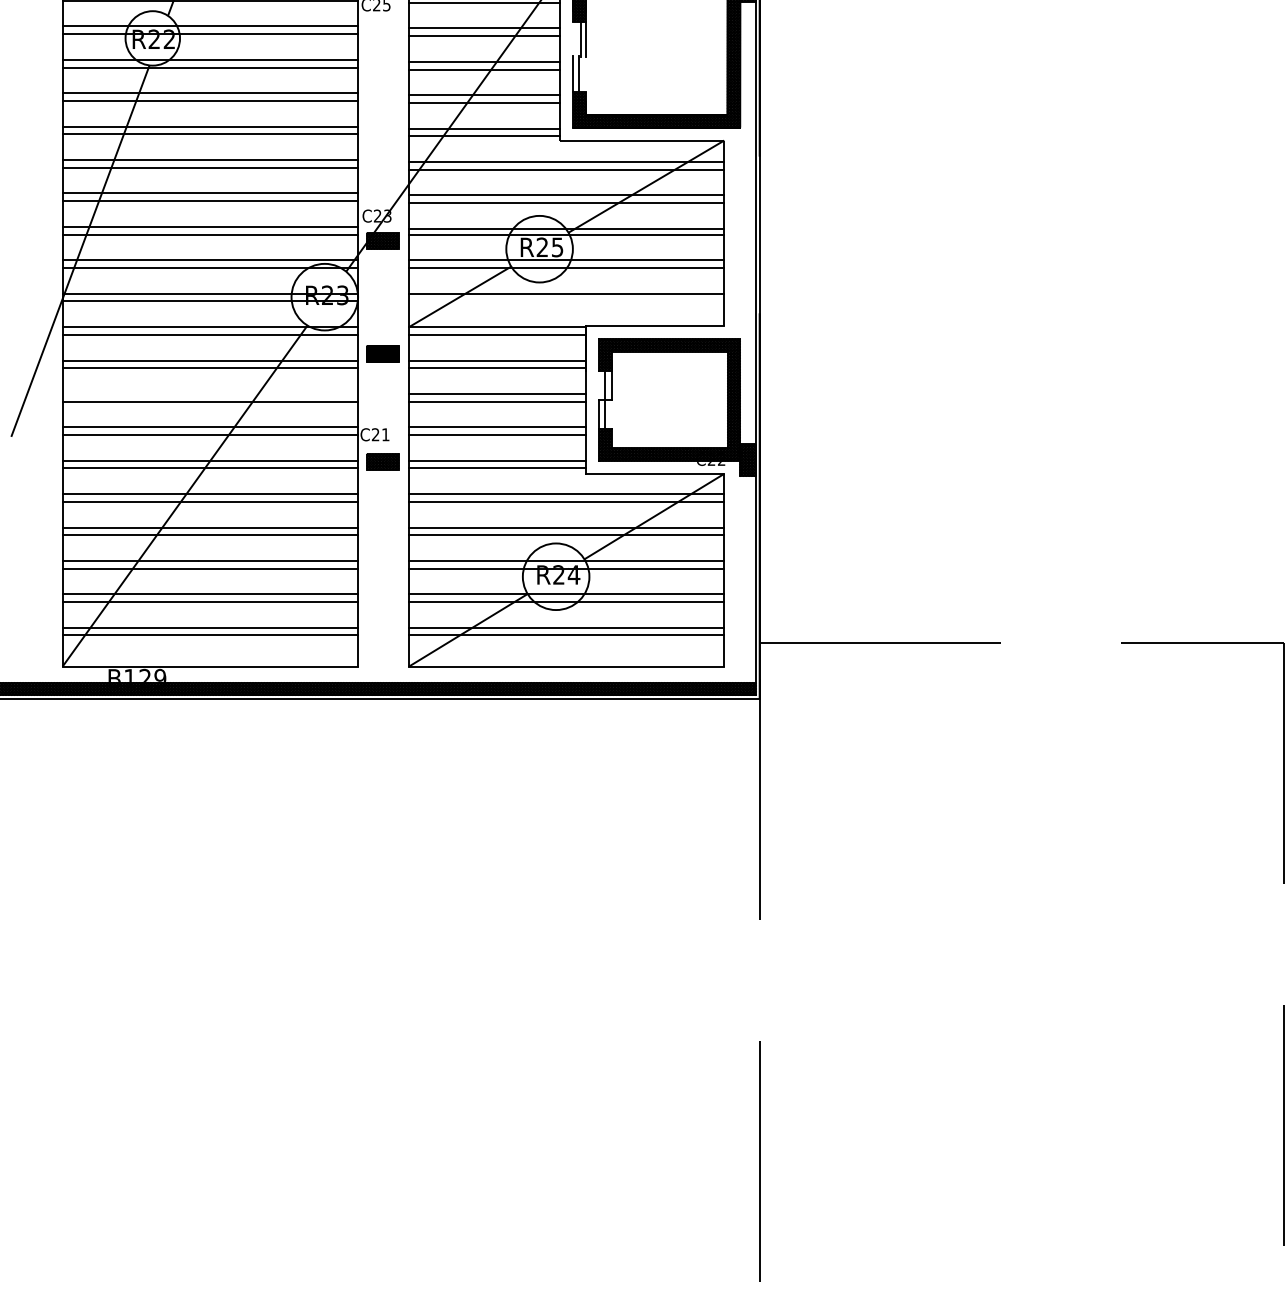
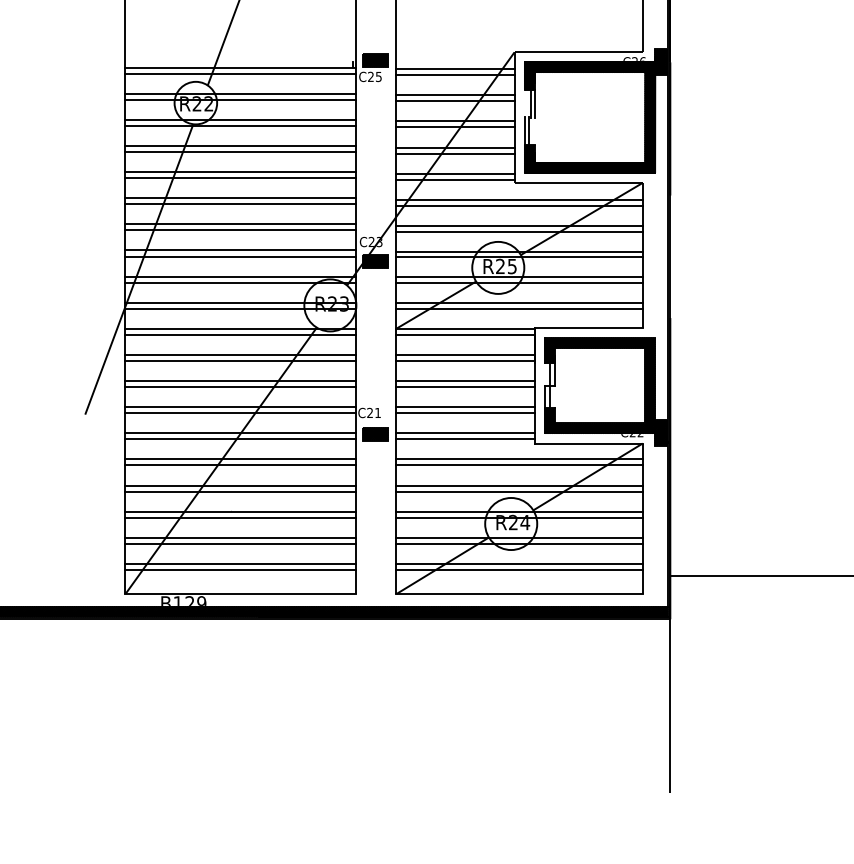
line: (566, 301) -> (519, 308), added
part: (382, 353) -> (375, 349), removed
line: (209, 393) -> (240, 380), added

